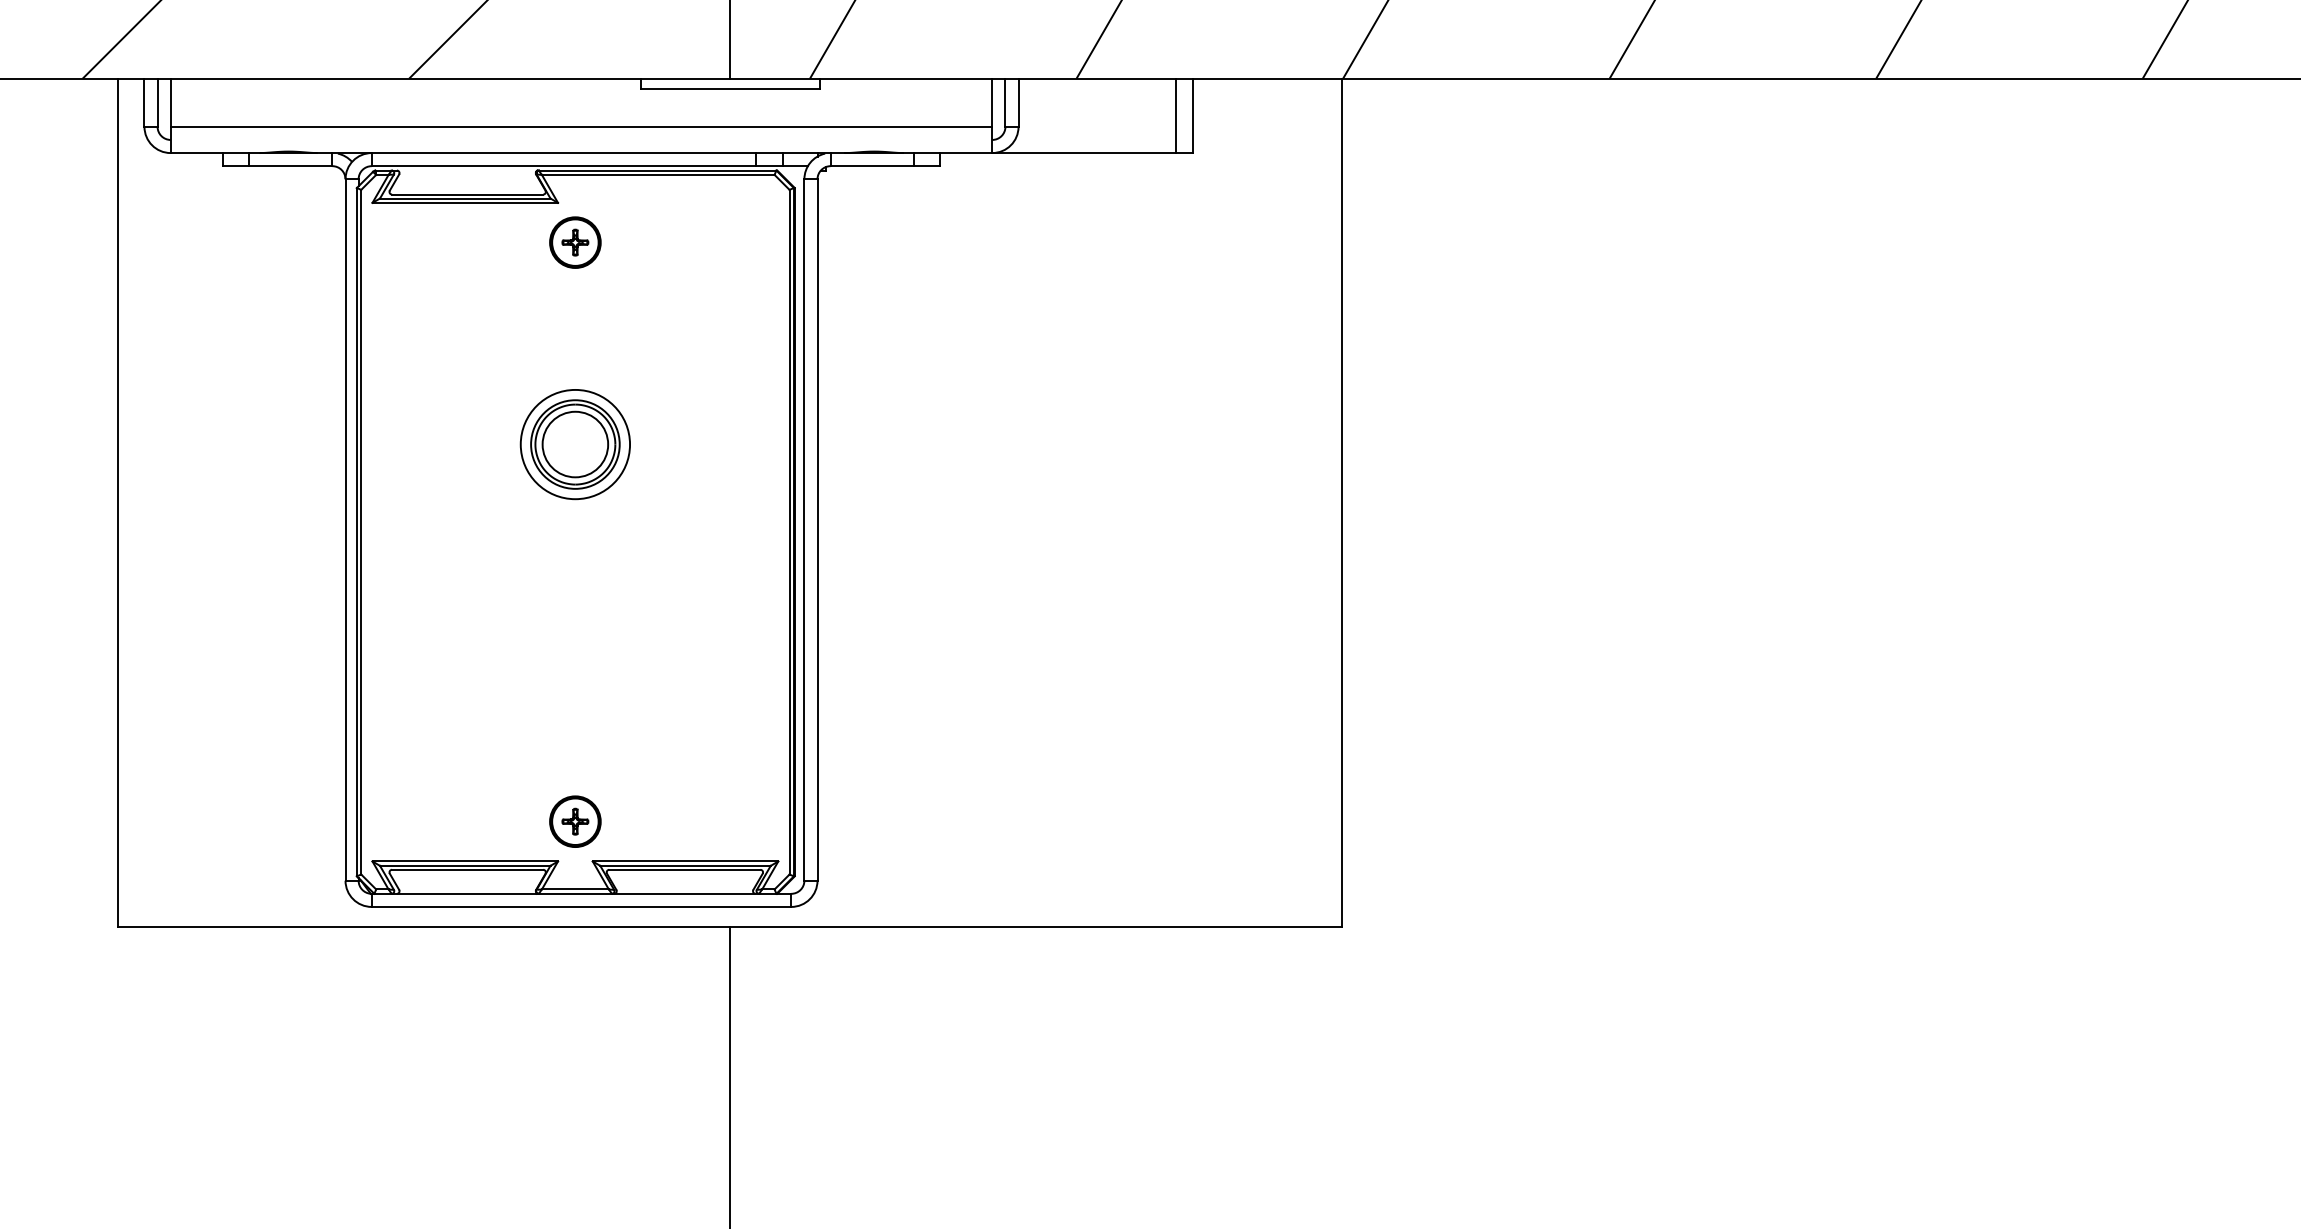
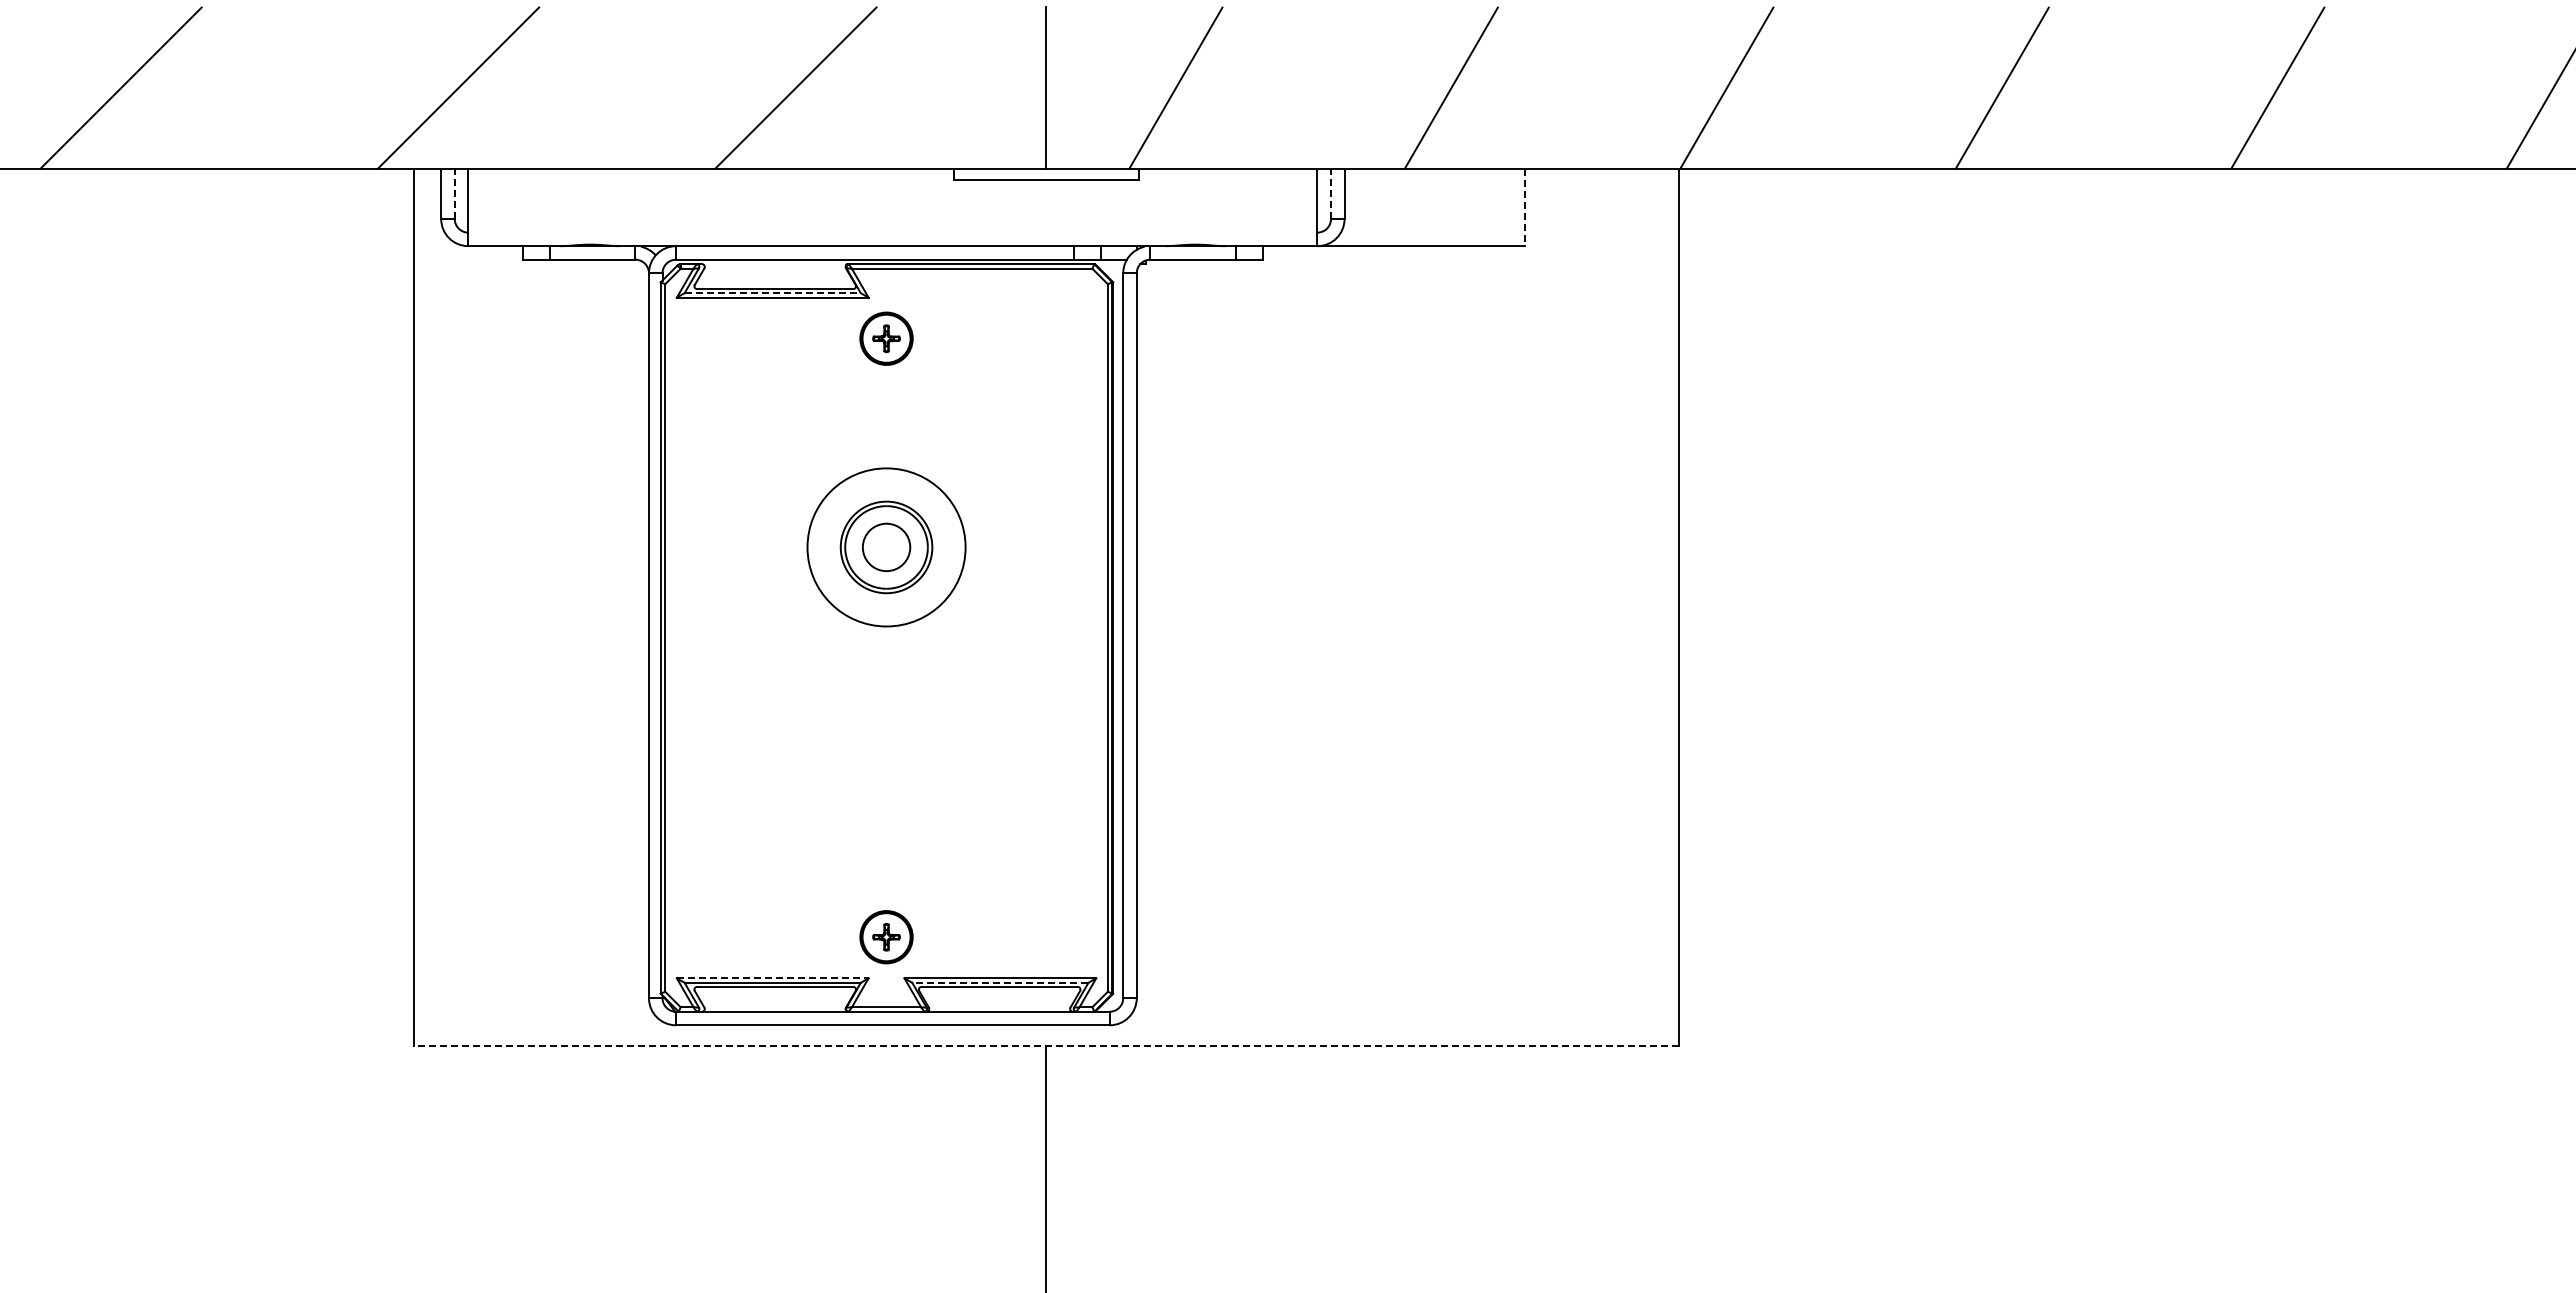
line: (157, 103) -> (454, 194), solid -> dashed
line: (1005, 103) -> (1331, 194), solid -> dashed
line: (1176, 115) -> (1507, 207), removed
line: (1193, 116) -> (1525, 208), solid -> dashed
line: (581, 127) -> (892, 219), removed
line: (466, 198) -> (773, 293), solid -> dashed
circle: (575, 443) -> (886, 546), size x1.4
circle: (575, 444) -> (886, 547), size x0.7
line: (465, 861) -> (772, 978), solid -> dashed
line: (684, 865) -> (999, 982), solid -> dashed
line: (729, 926) -> (1045, 1045), solid -> dashed

